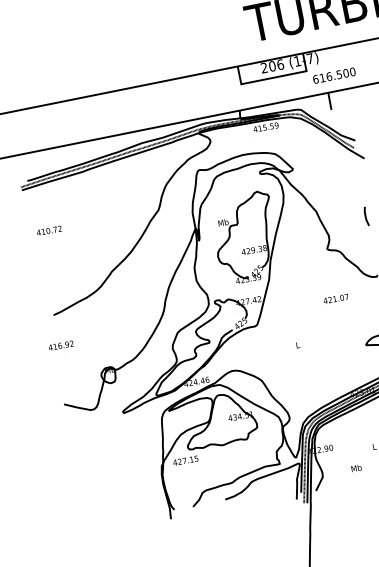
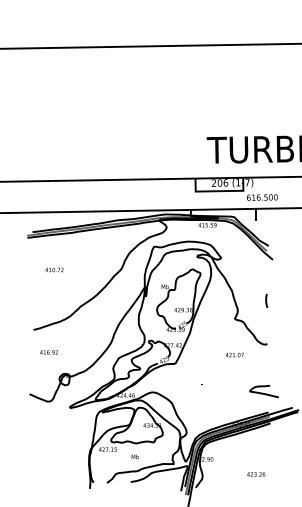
text: (49, 230) -> (54, 269), moved
text: (60, 345) -> (48, 352), moved
text: (355, 467) -> (134, 456), moved

